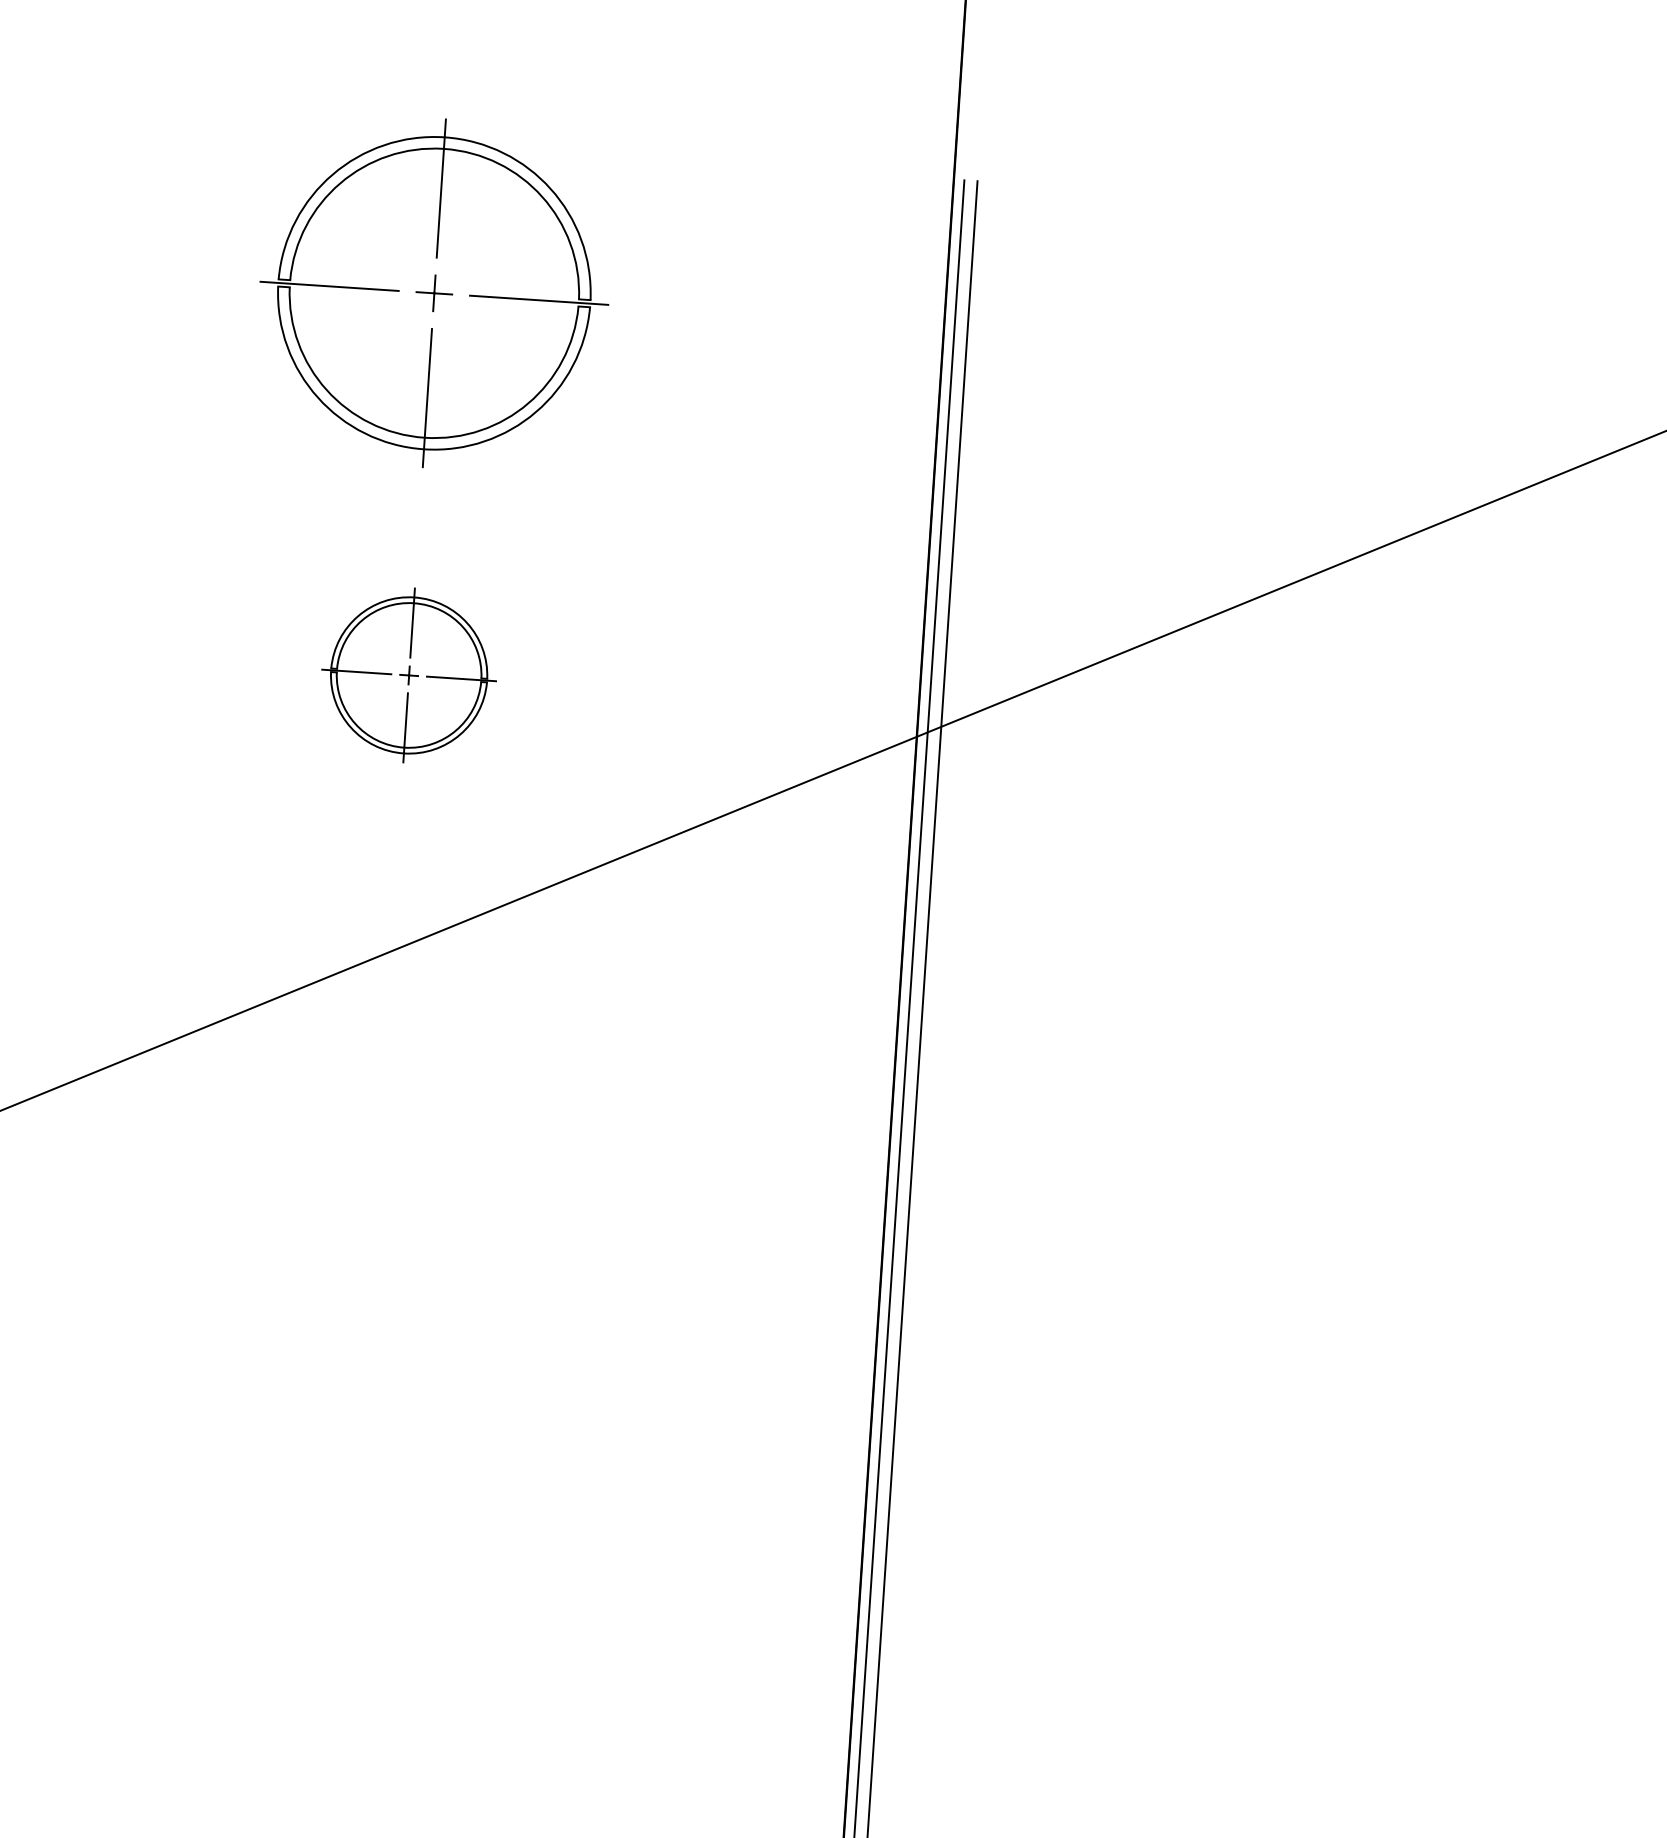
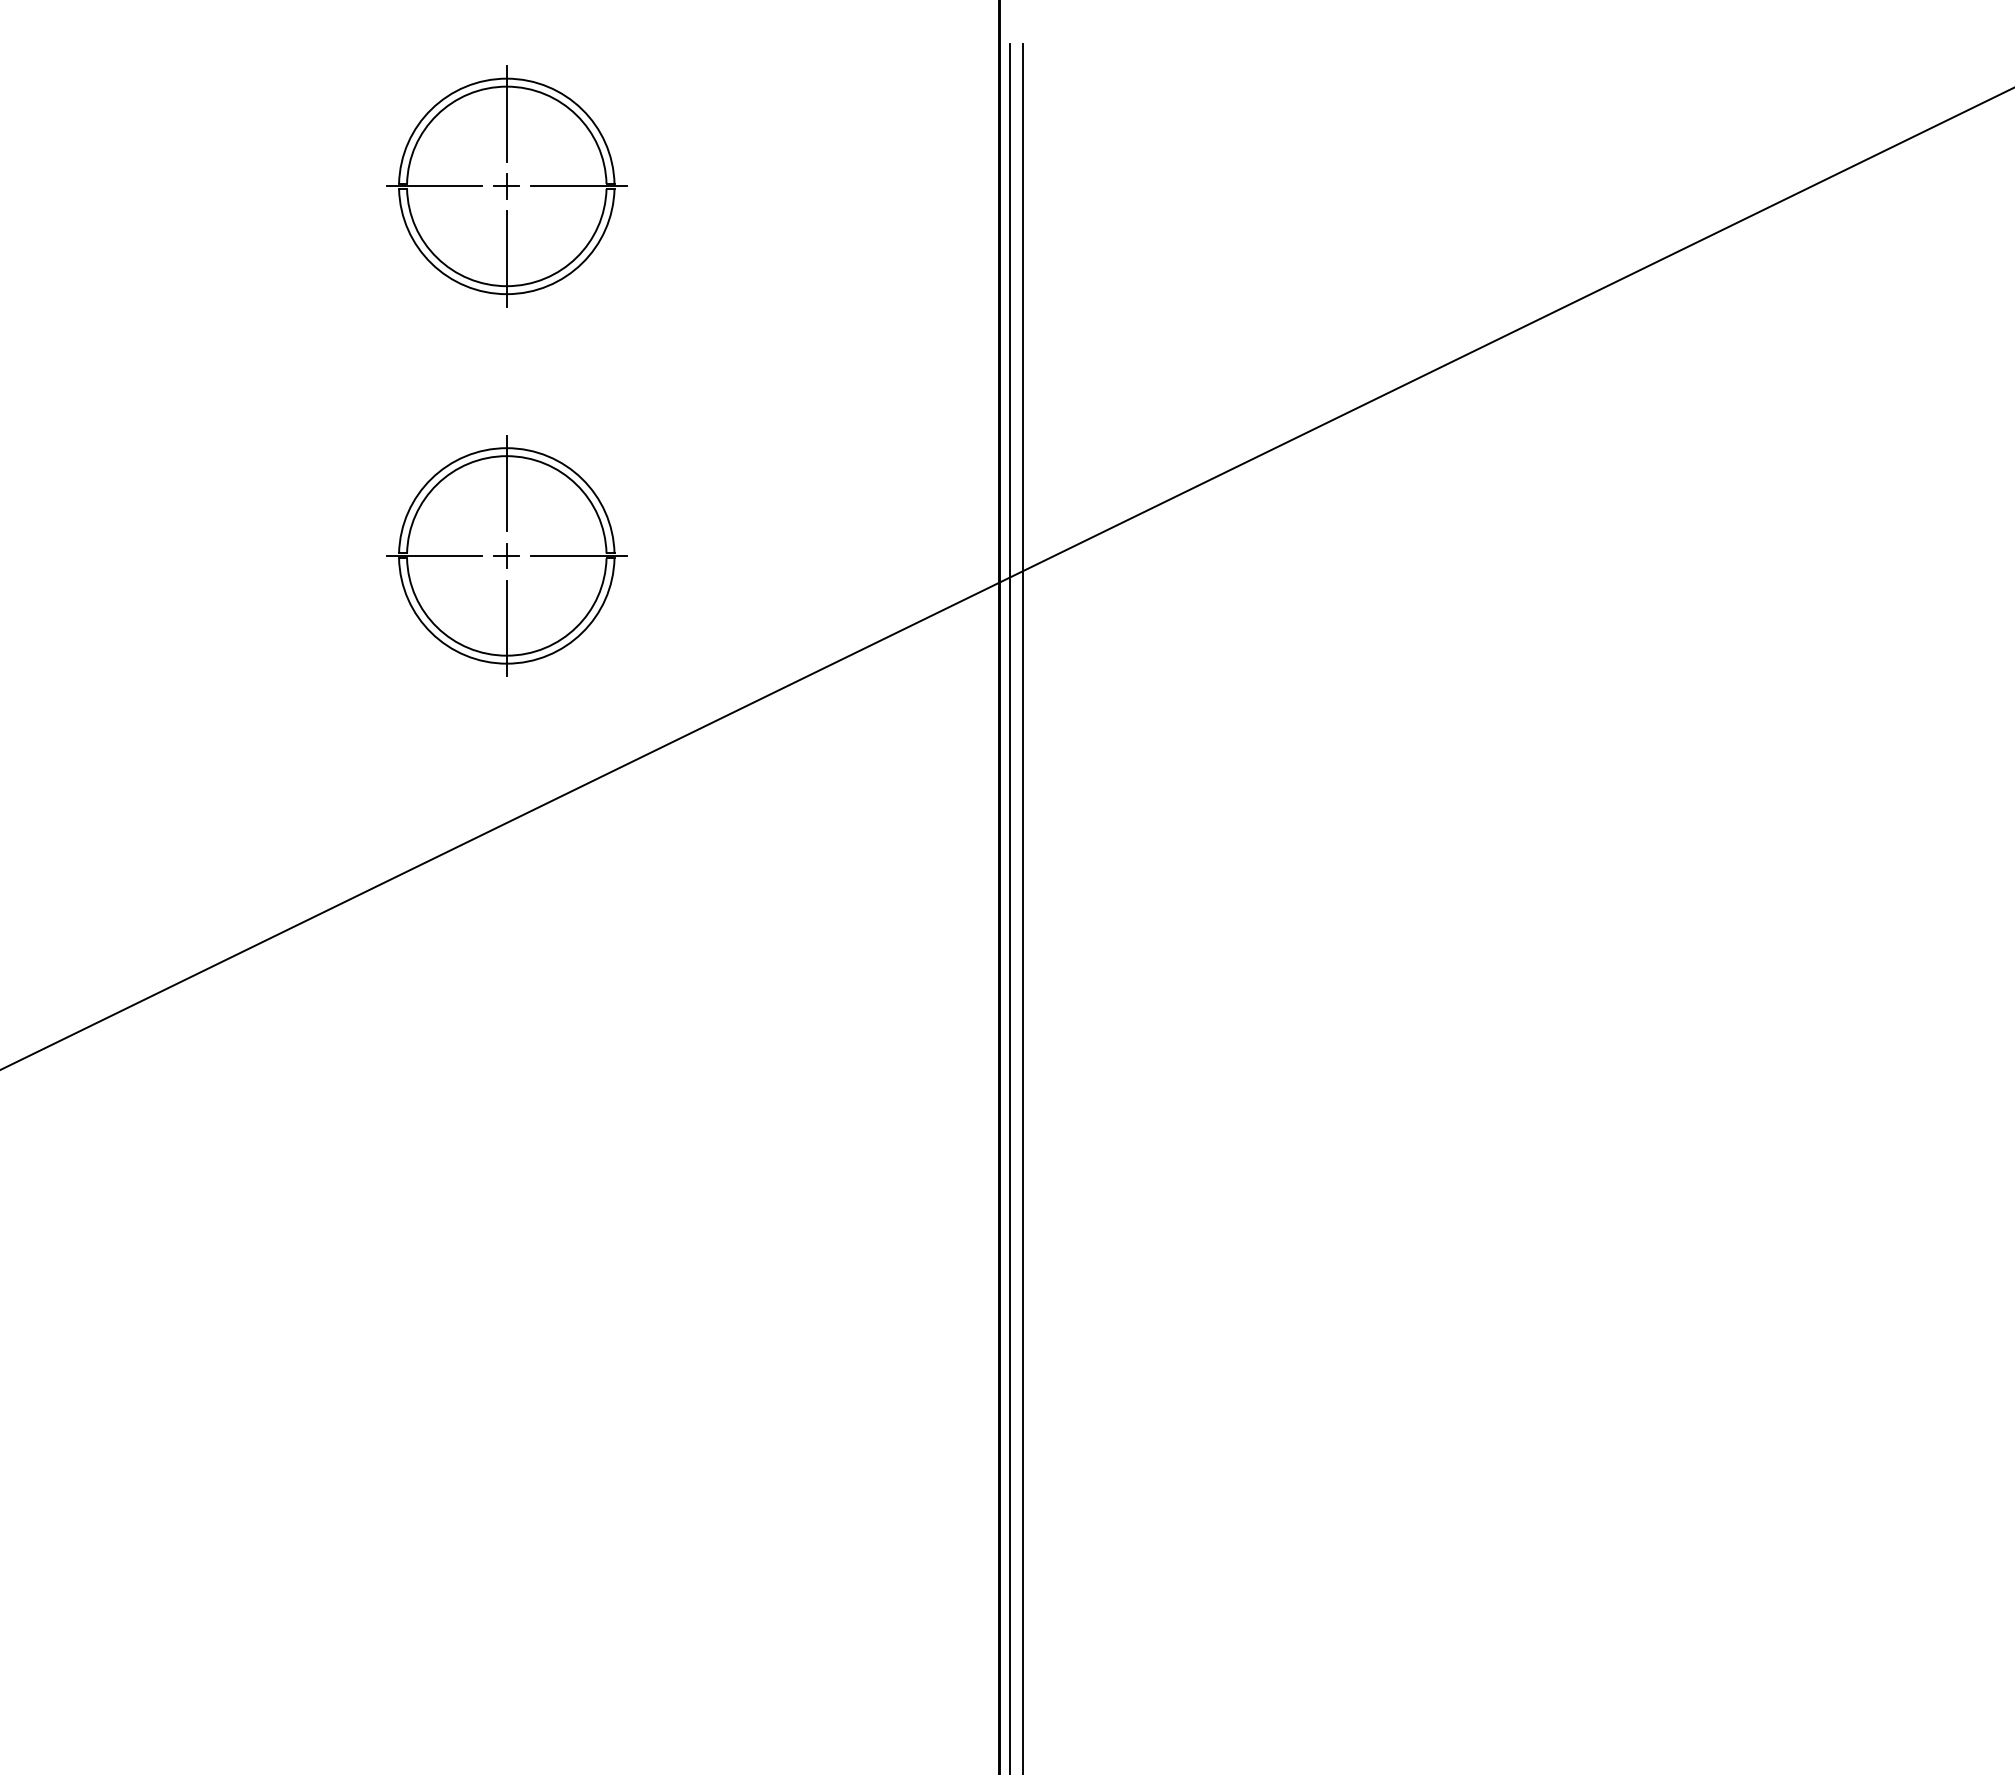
part: (434, 293) -> (506, 186), size x0.71
part: (408, 674) -> (506, 555), size x1.43

